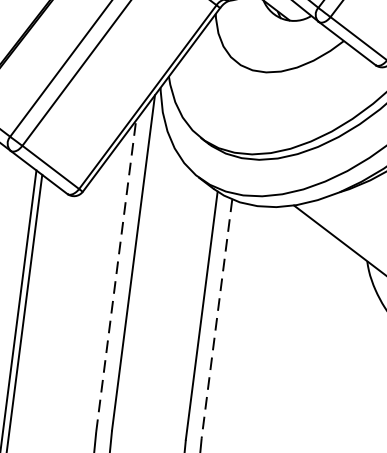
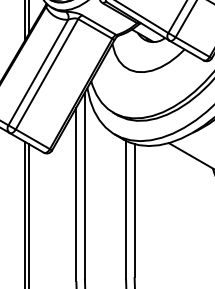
line: (116, 276) -> (76, 194), dashed -> solid
line: (216, 320) -> (134, 211), dashed -> solid

